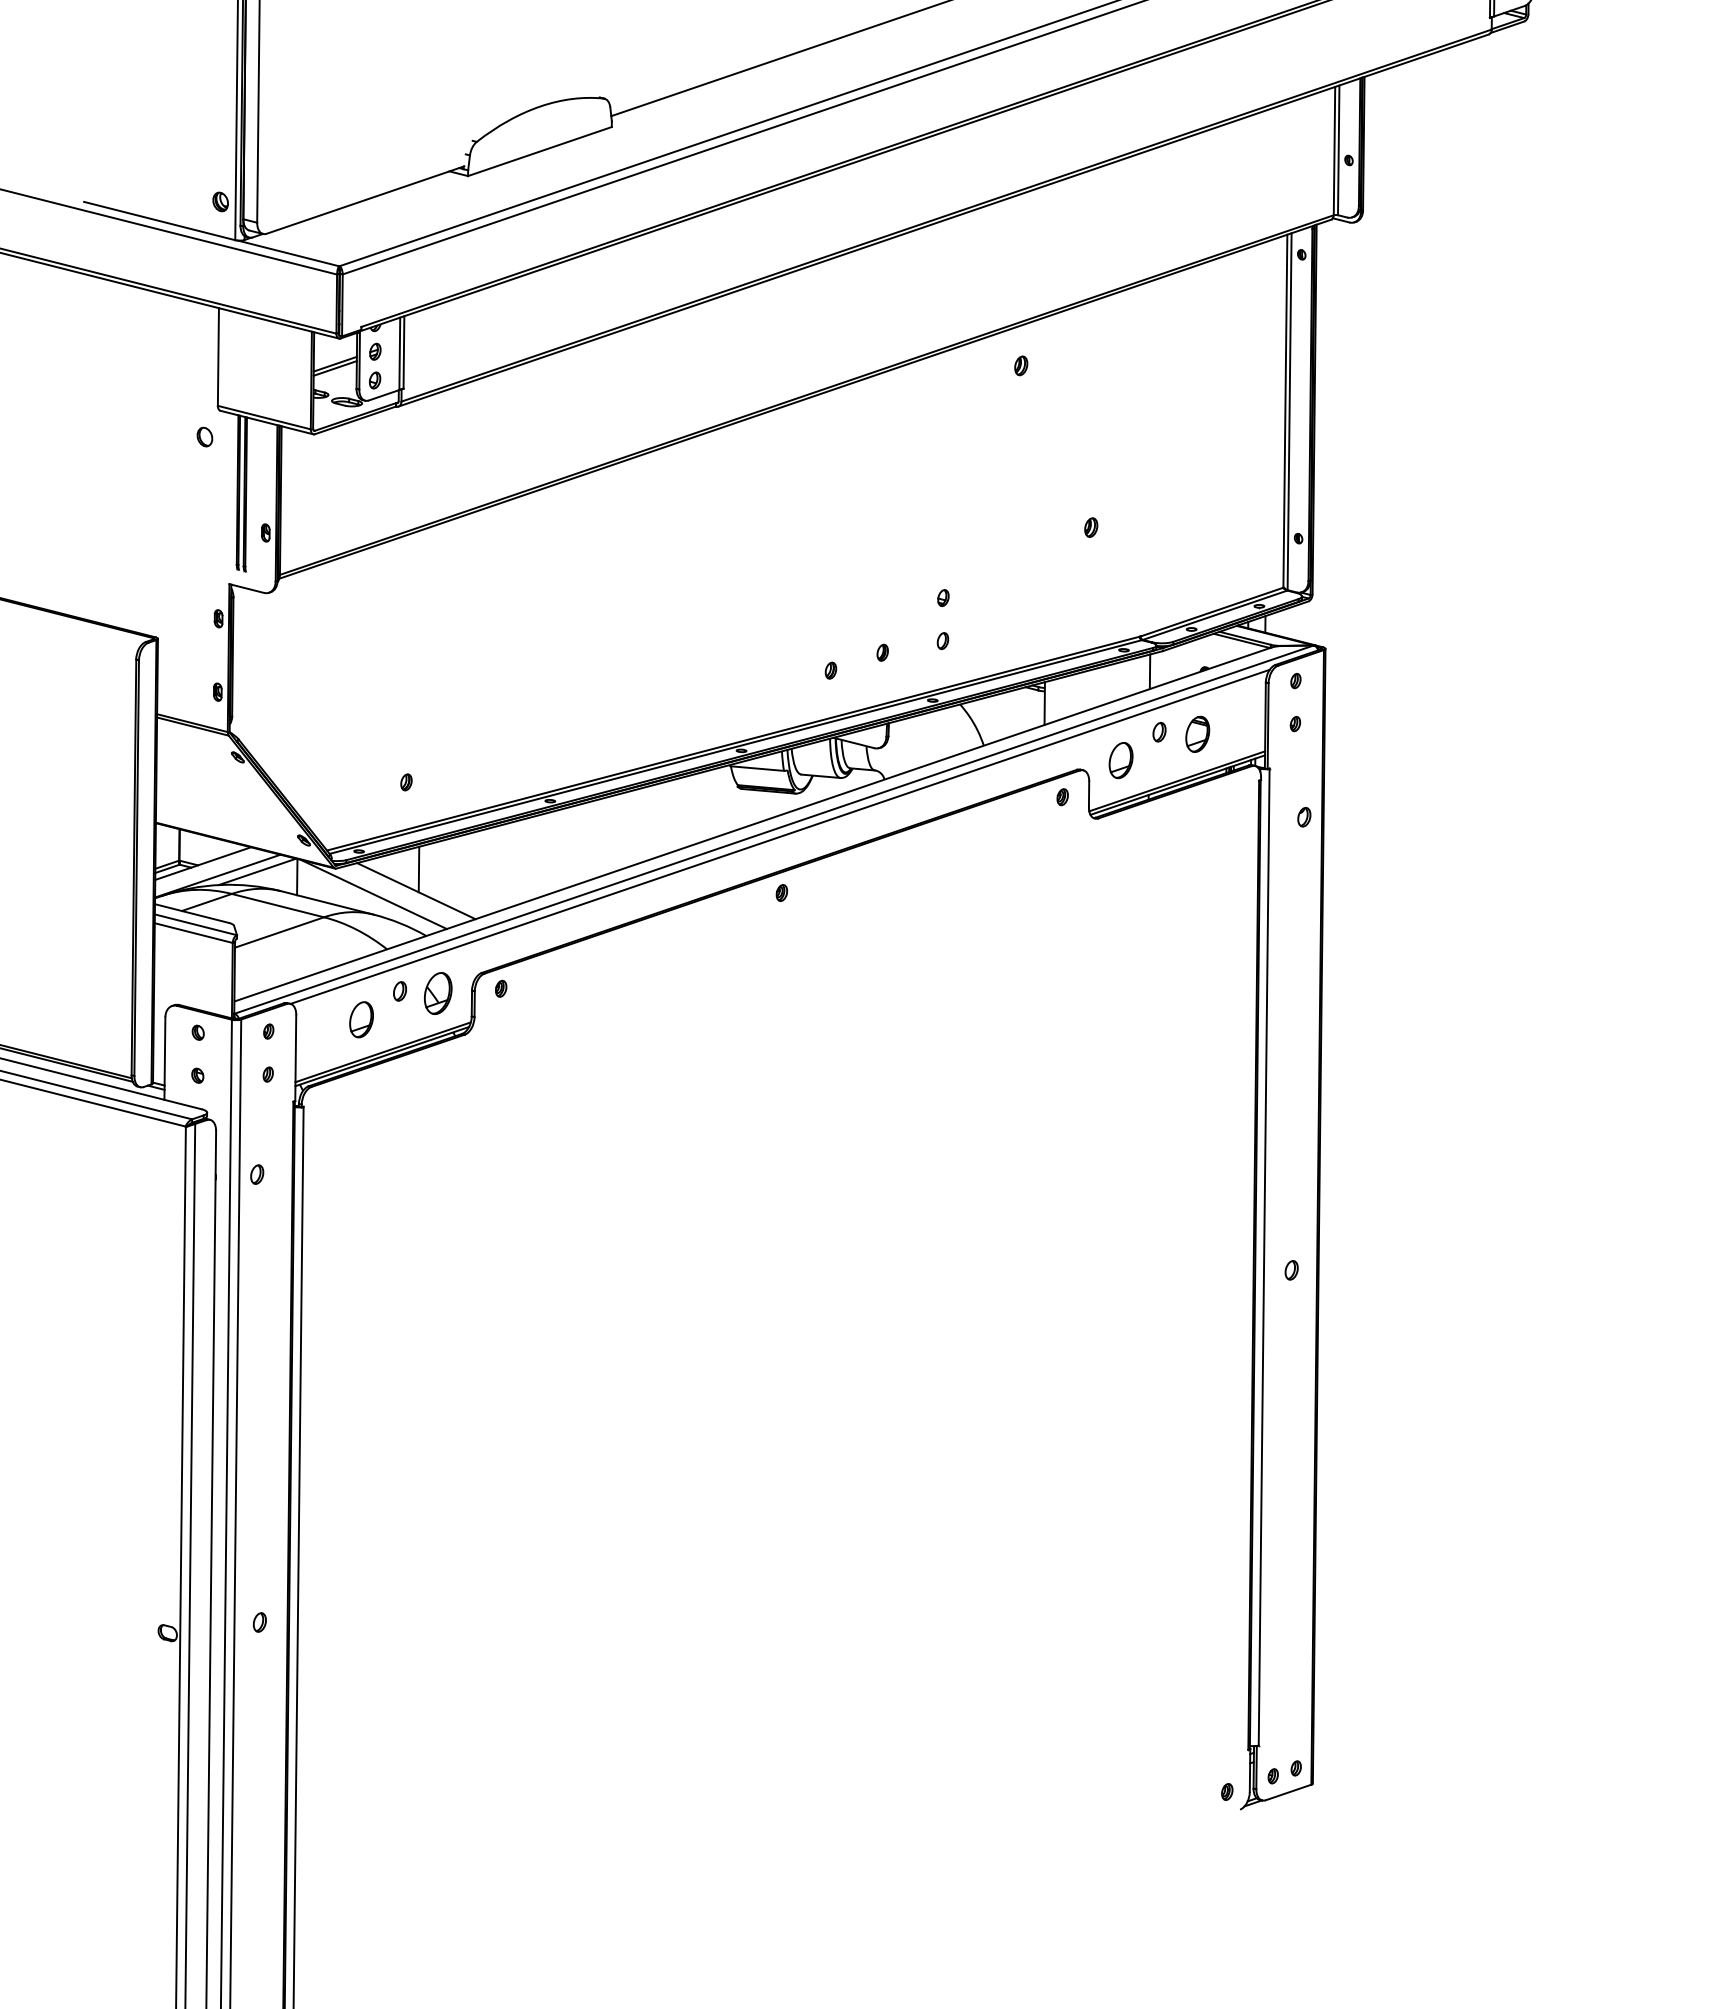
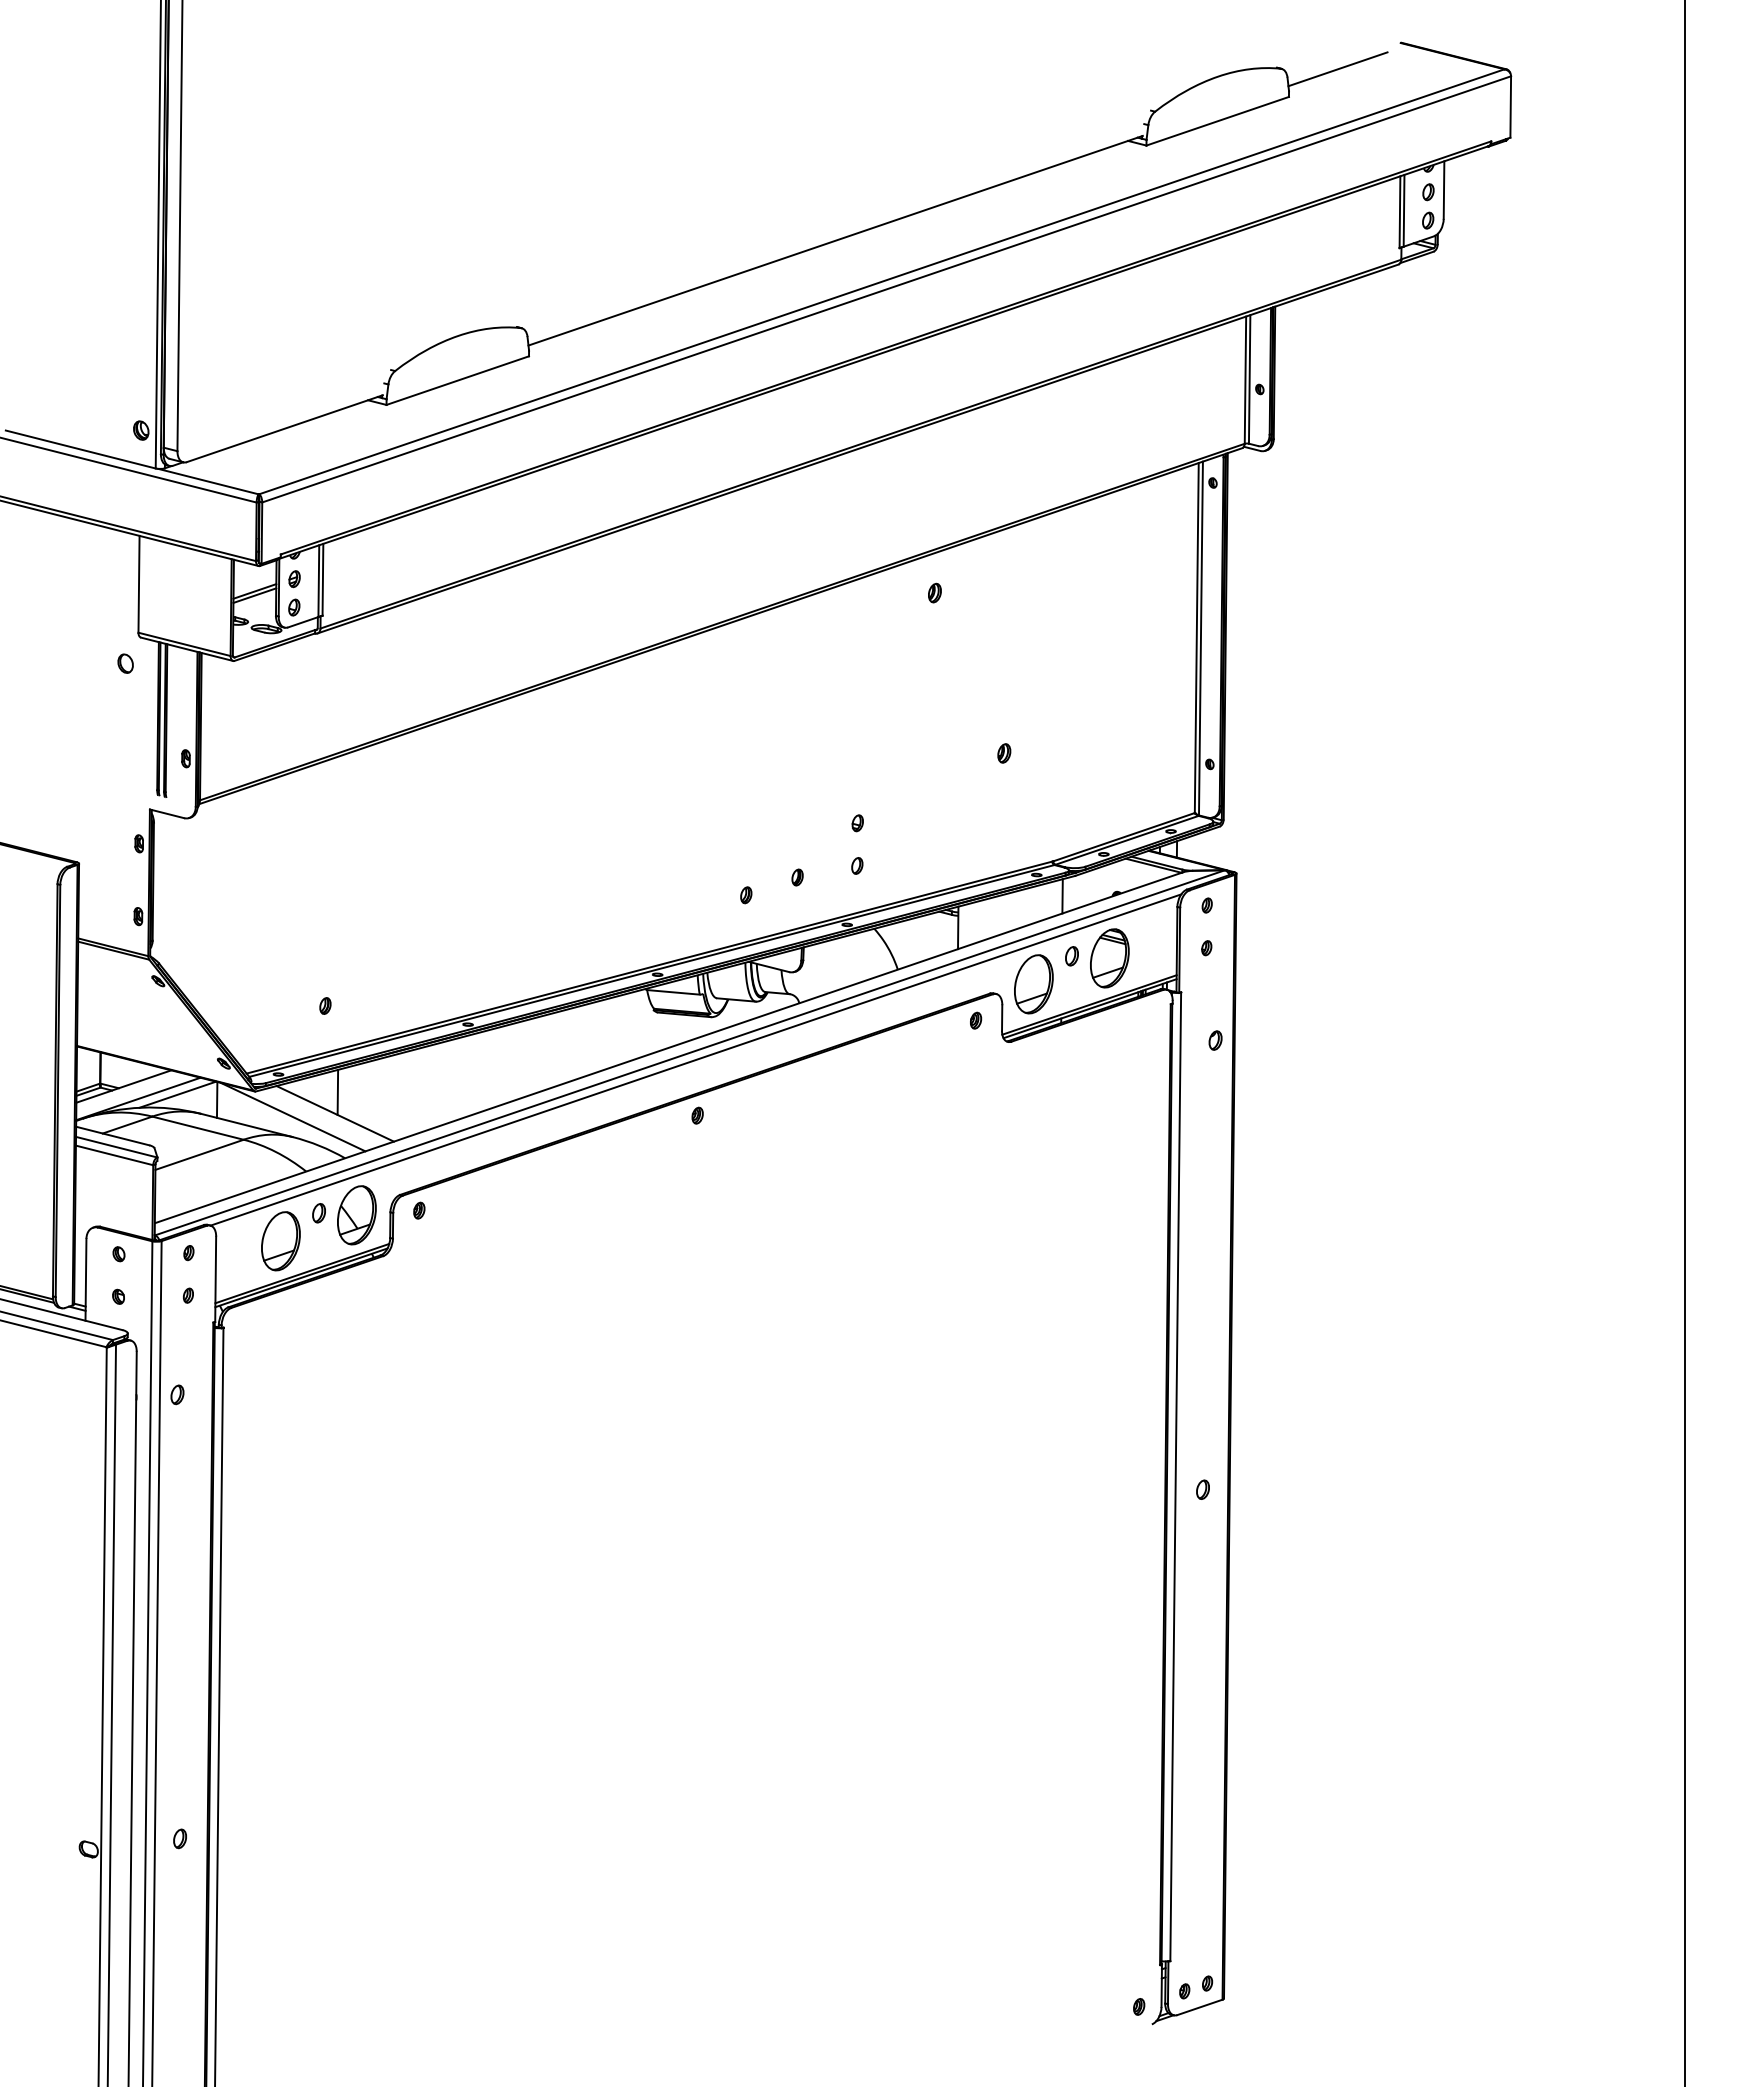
part: (1197, 734) -> (1109, 958), size x1.67
part: (1120, 760) -> (1033, 984), size x1.67
part: (437, 993) -> (356, 1215), size x1.43
part: (361, 1019) -> (280, 1241), size x1.67

